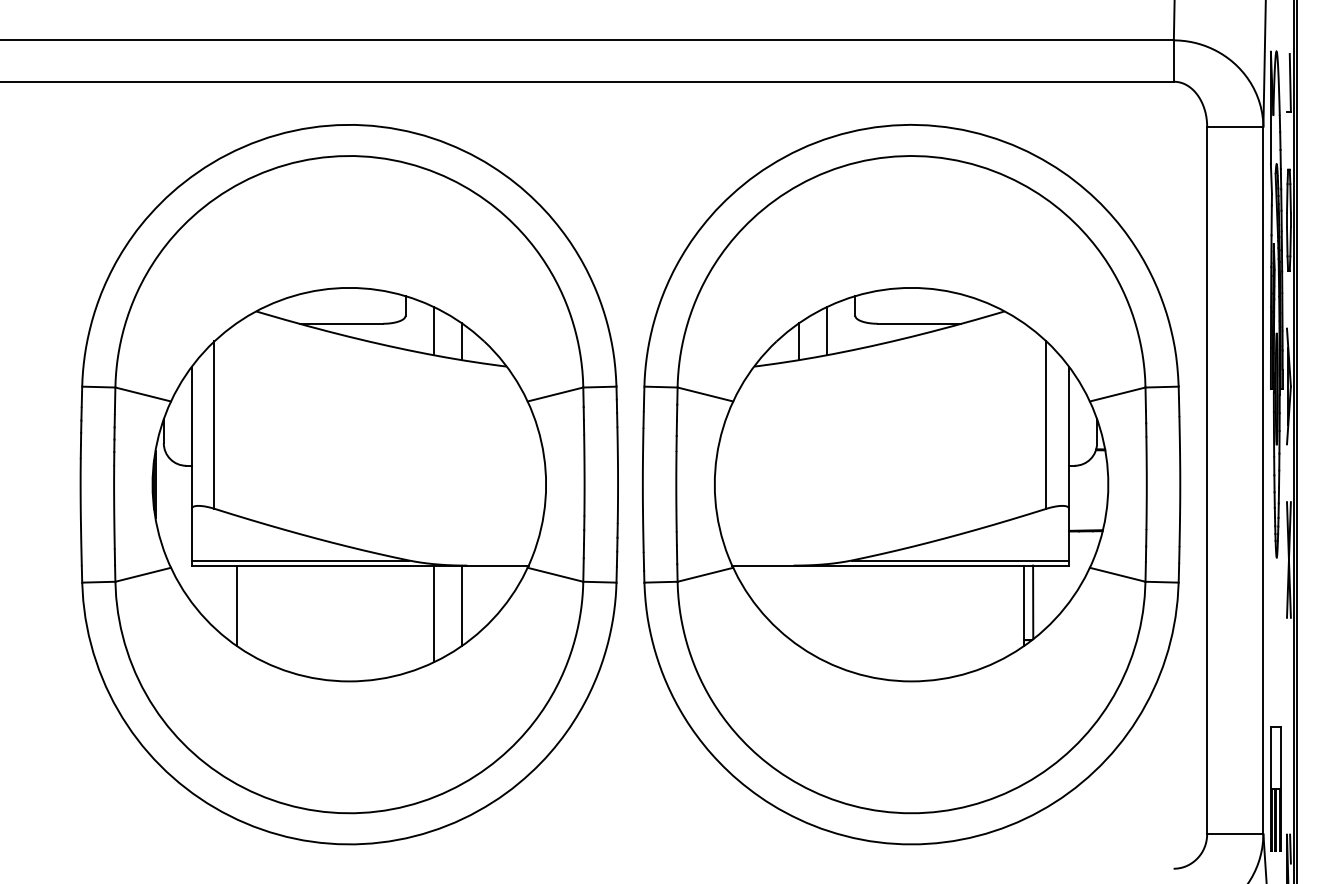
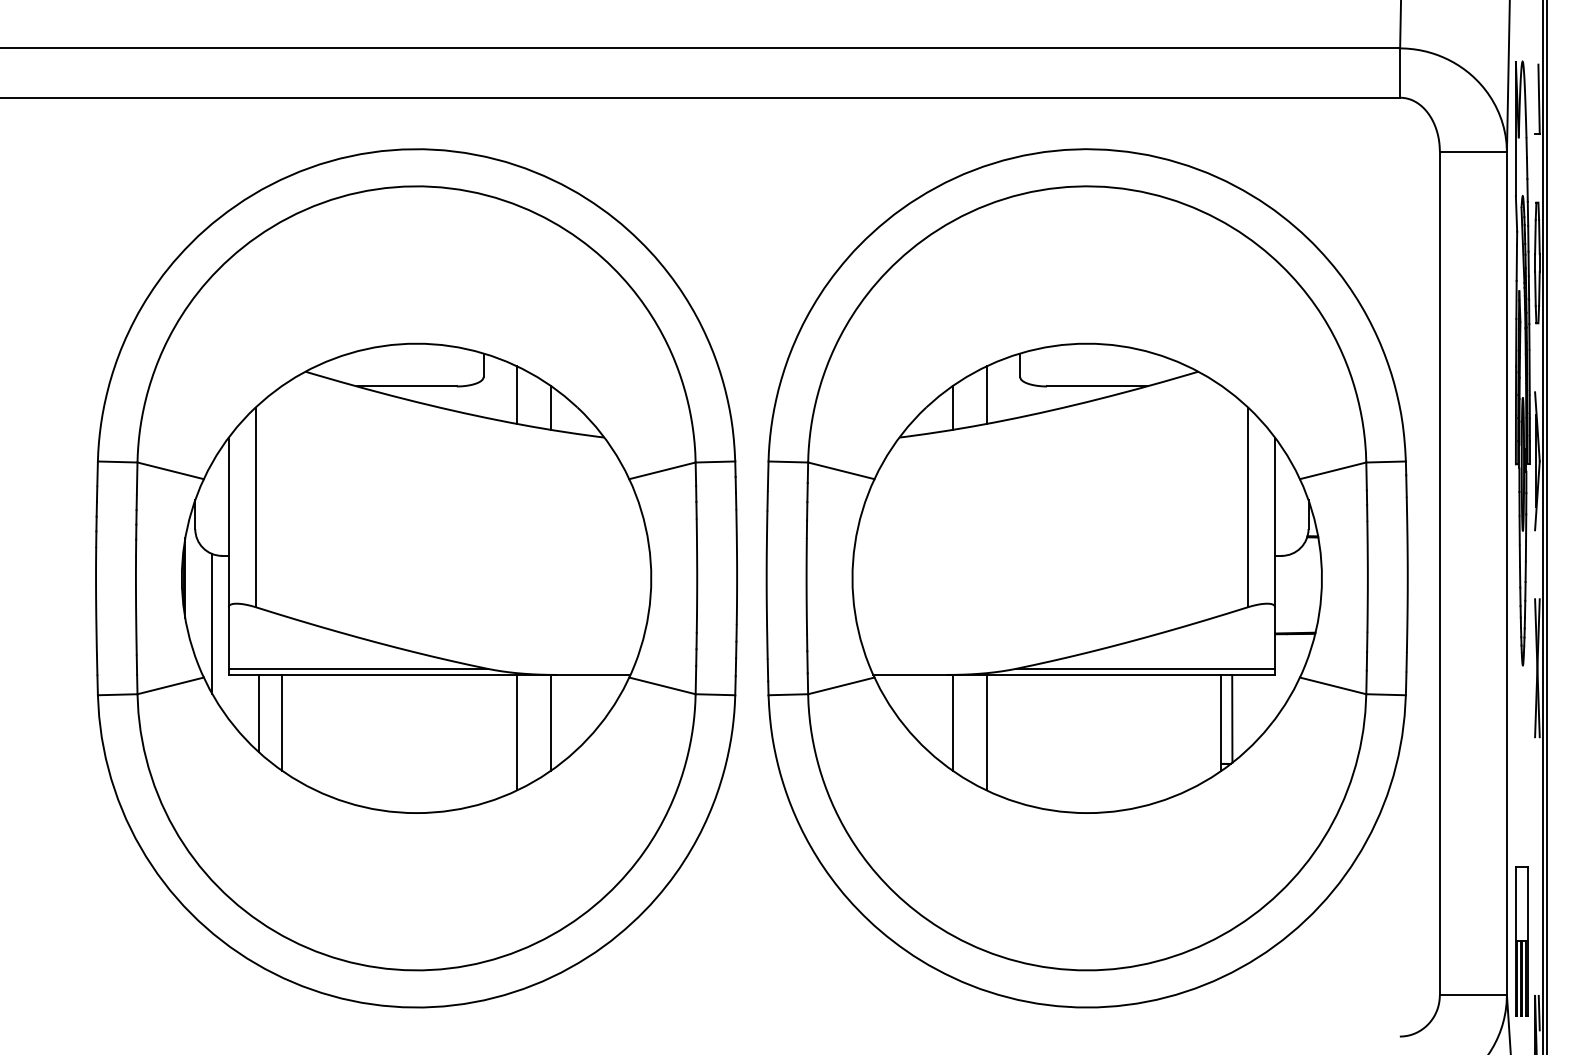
line: (178, 522) -> (212, 623), added
line: (216, 597) -> (258, 713), added
line: (799, 605) -> (953, 722), added
line: (827, 613) -> (986, 732), added

